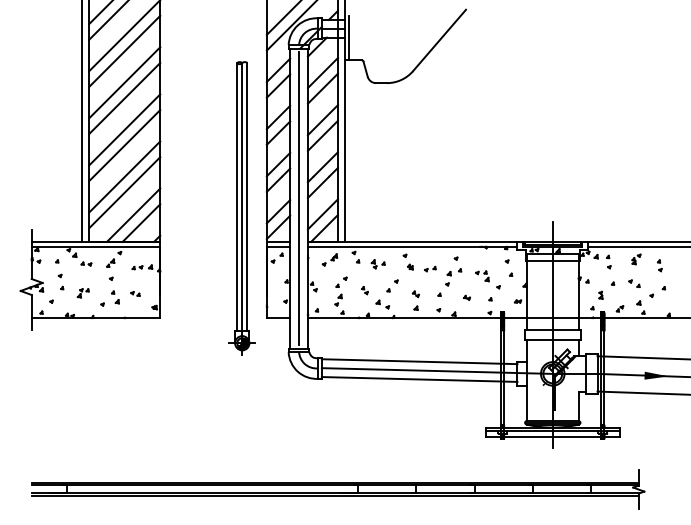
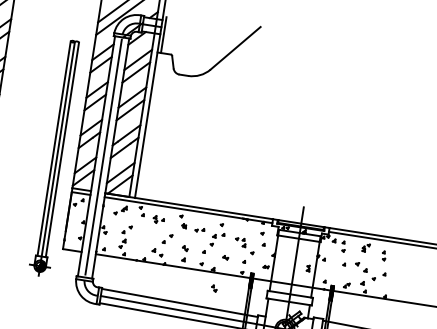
part: (634, 283) -> (361, 266), size x1.4
part: (364, 290) -> (213, 288), moved
part: (600, 294) -> (308, 267), moved

